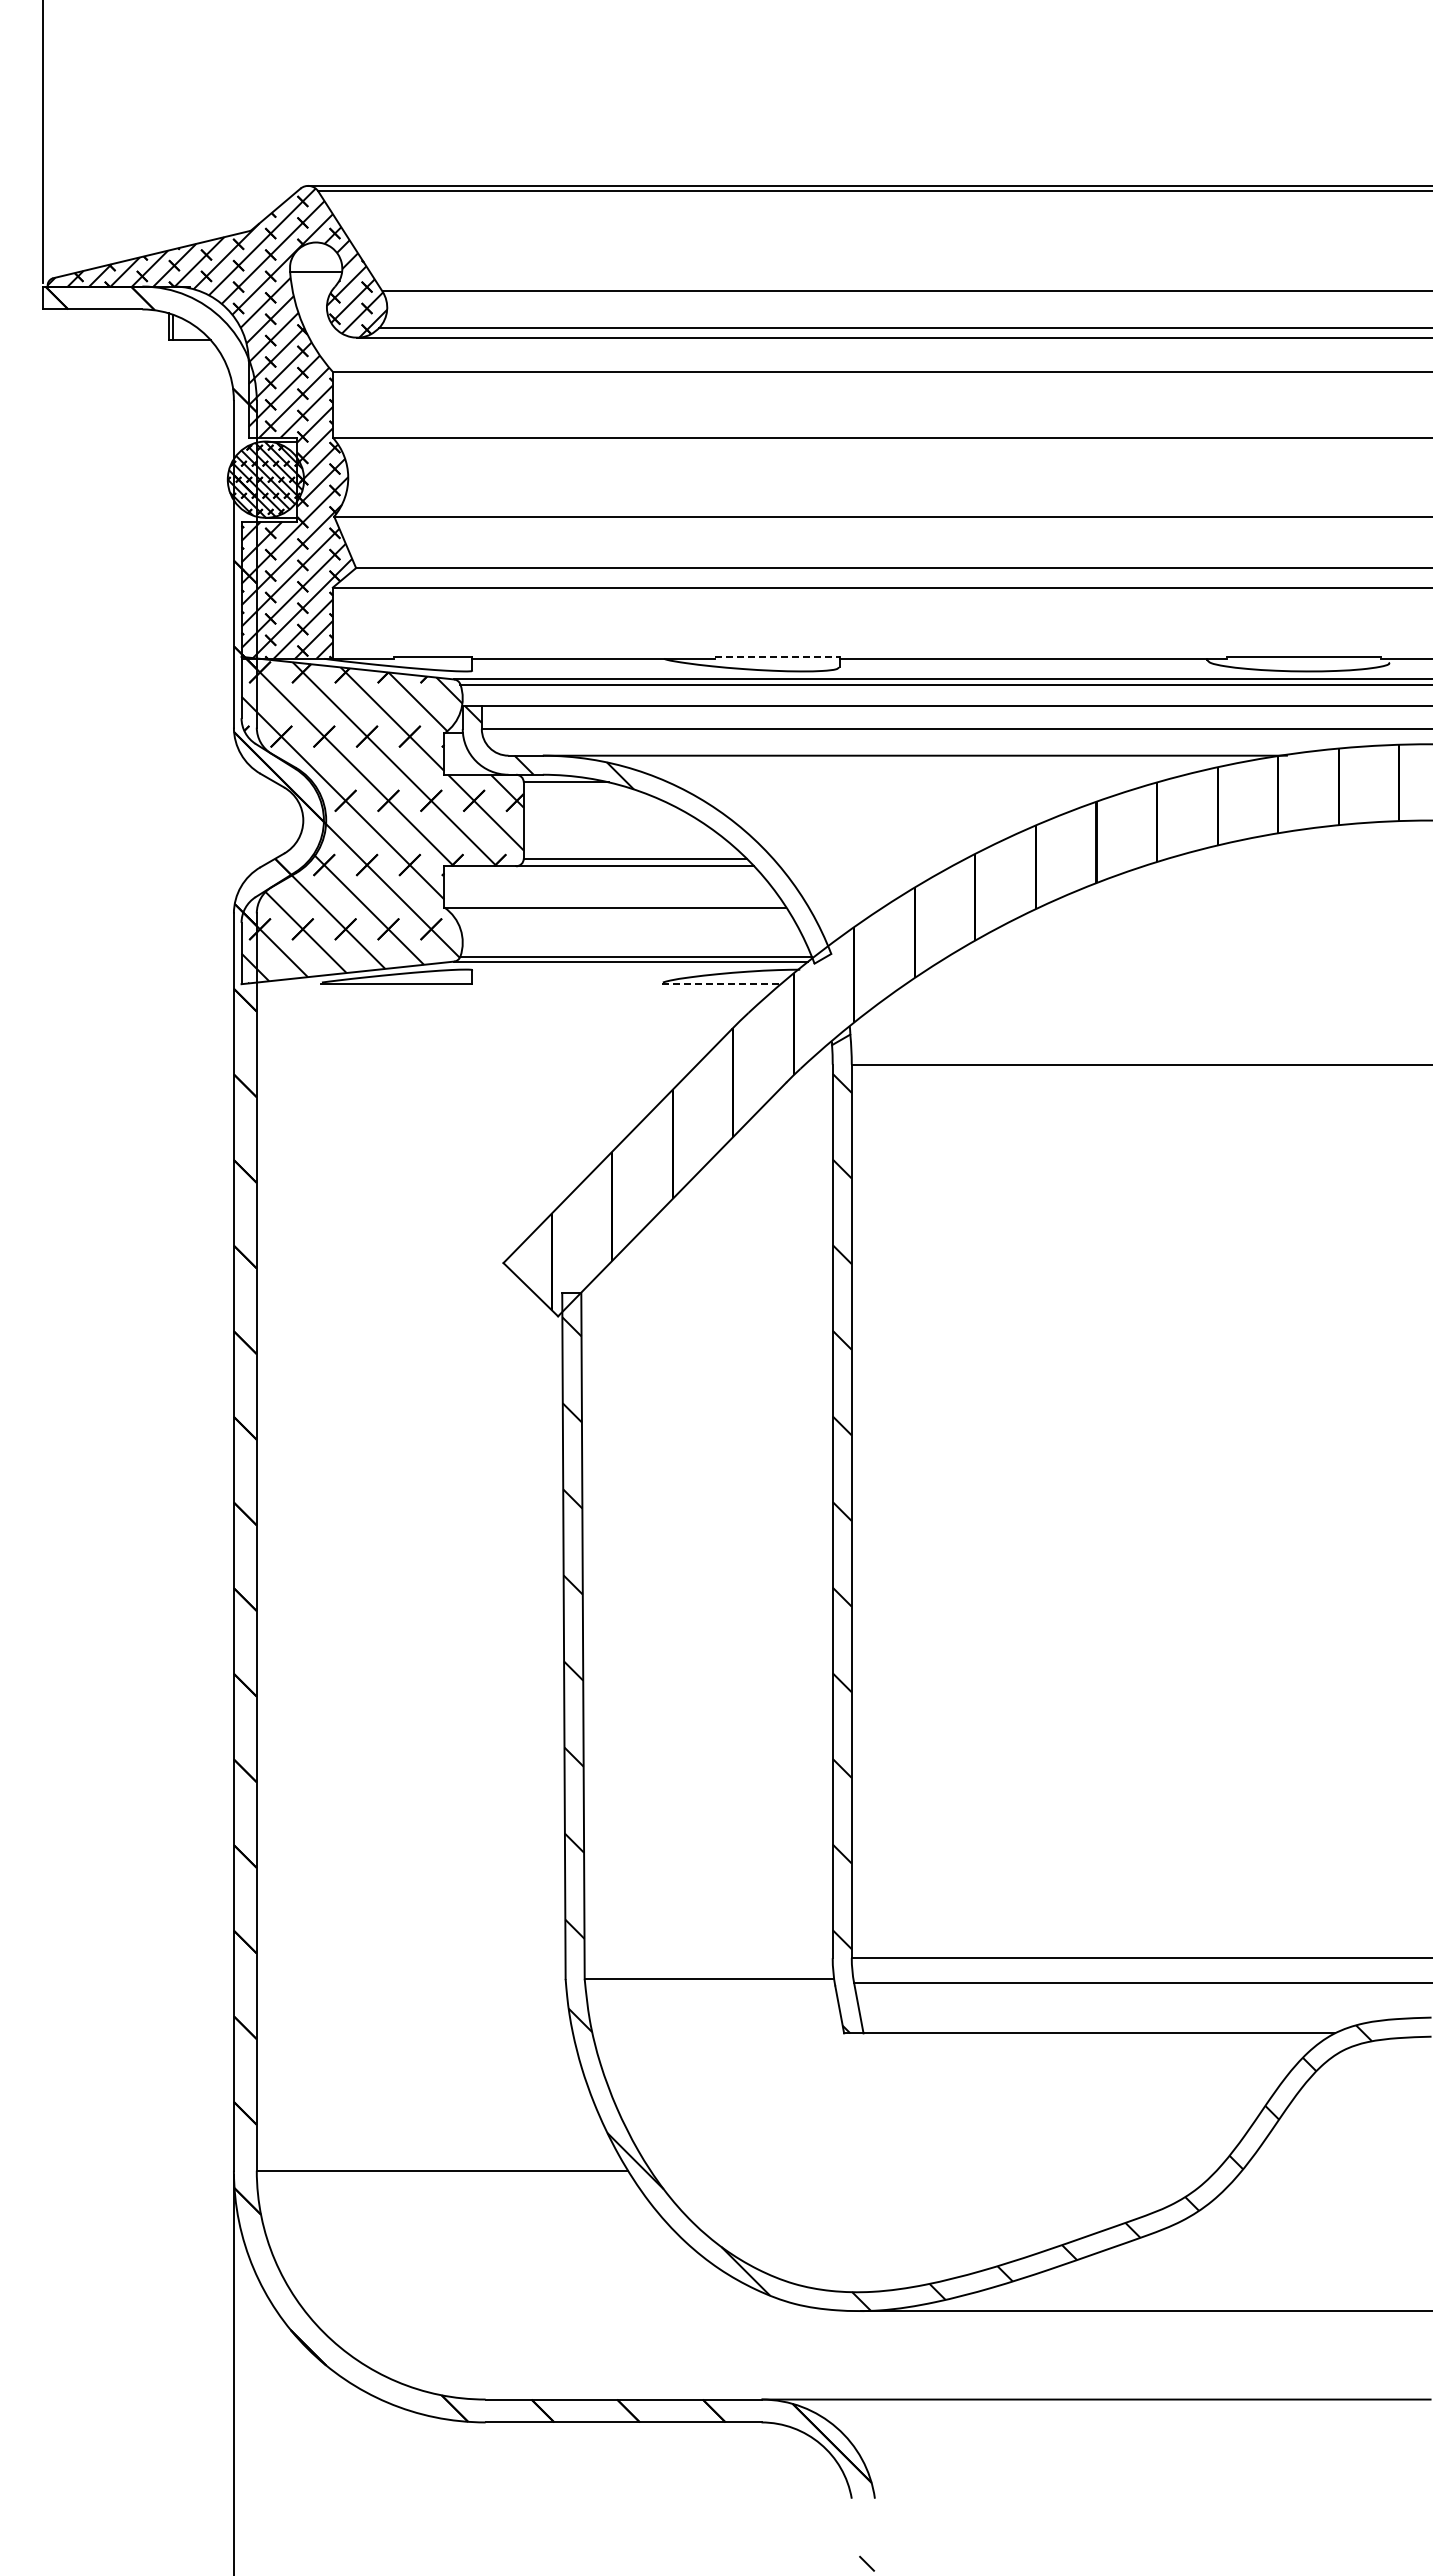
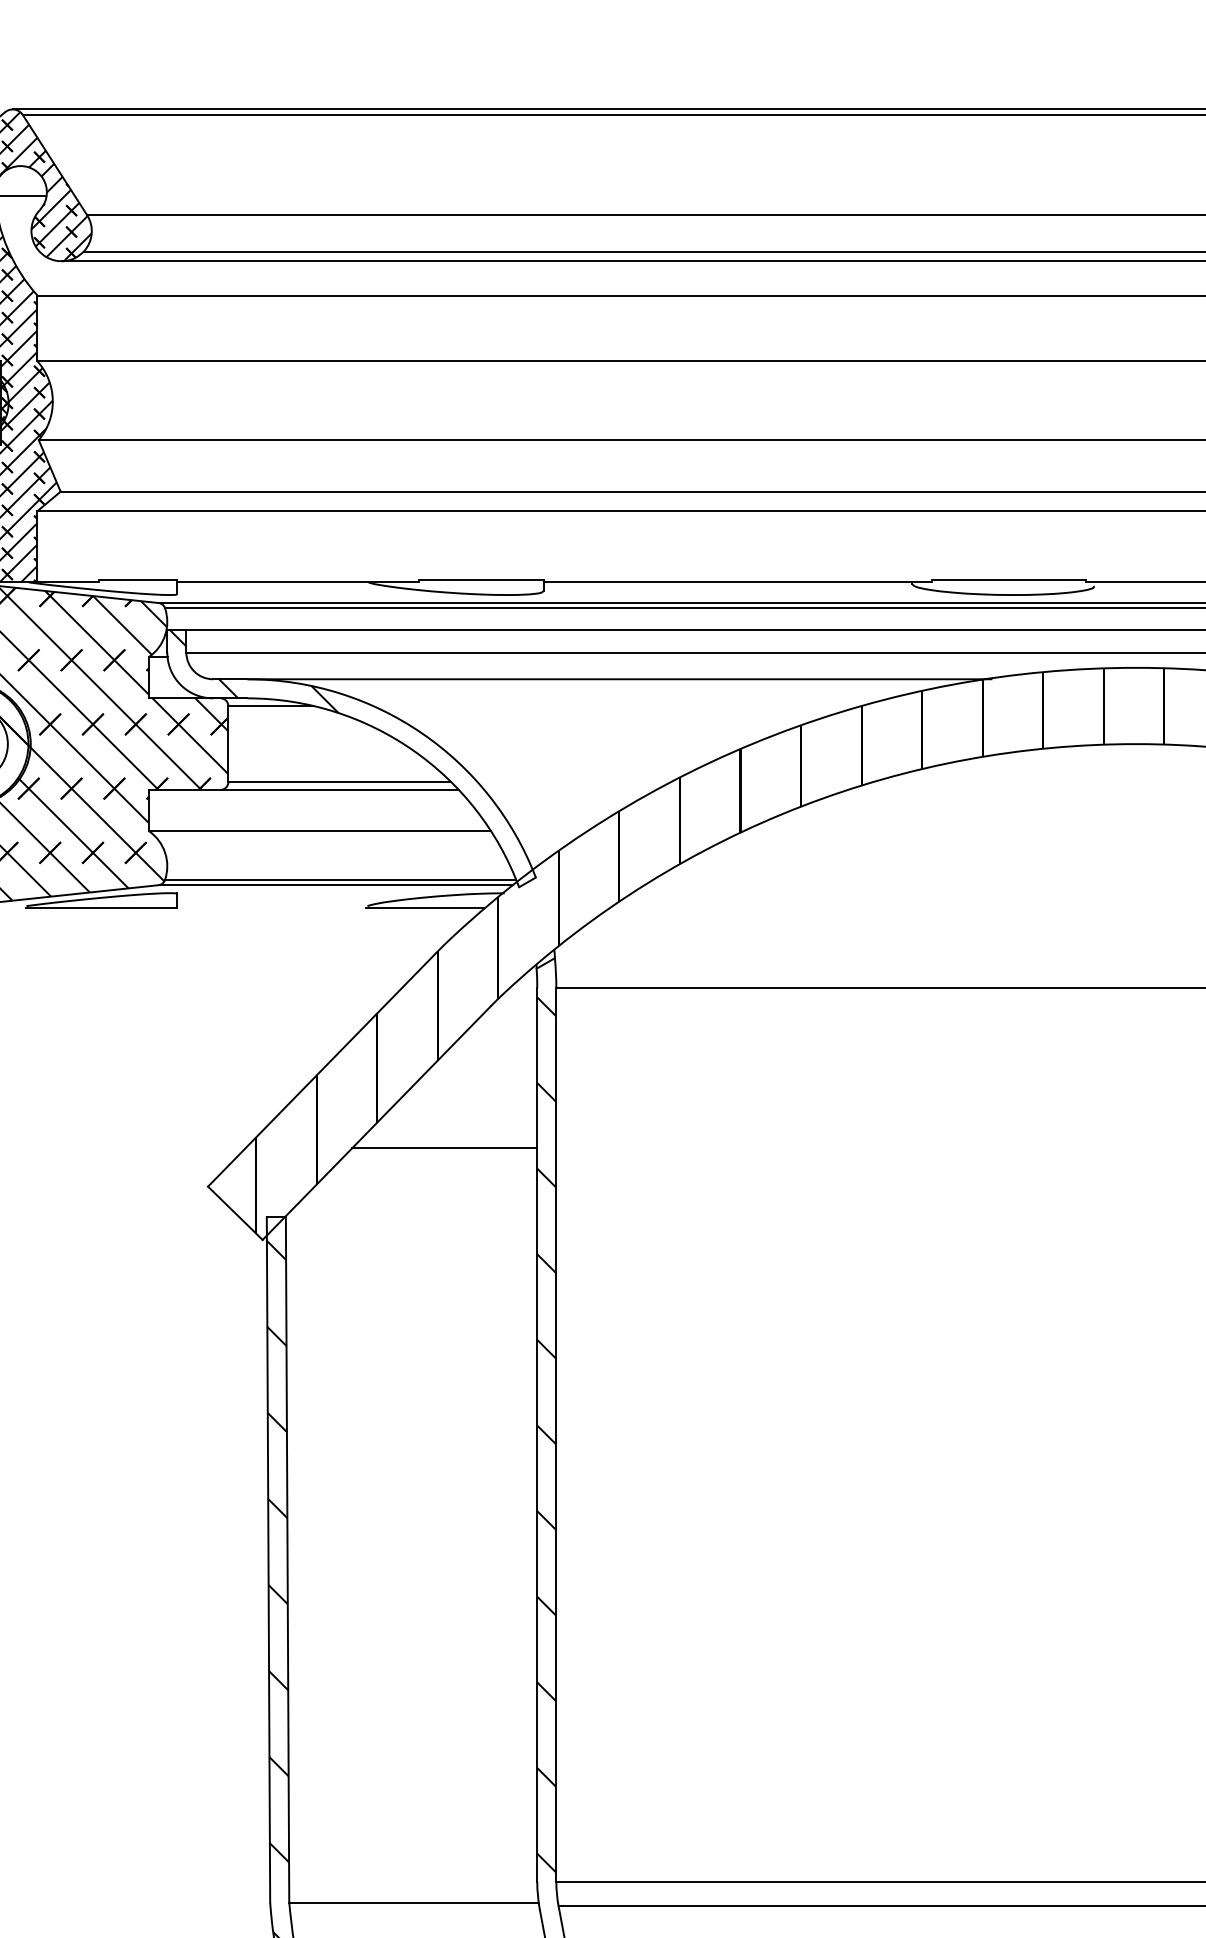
line: (777, 656) -> (482, 580), dashed -> solid
line: (721, 984) -> (426, 908), dashed -> solid
line: (739, 1224) -> (444, 1148), added

